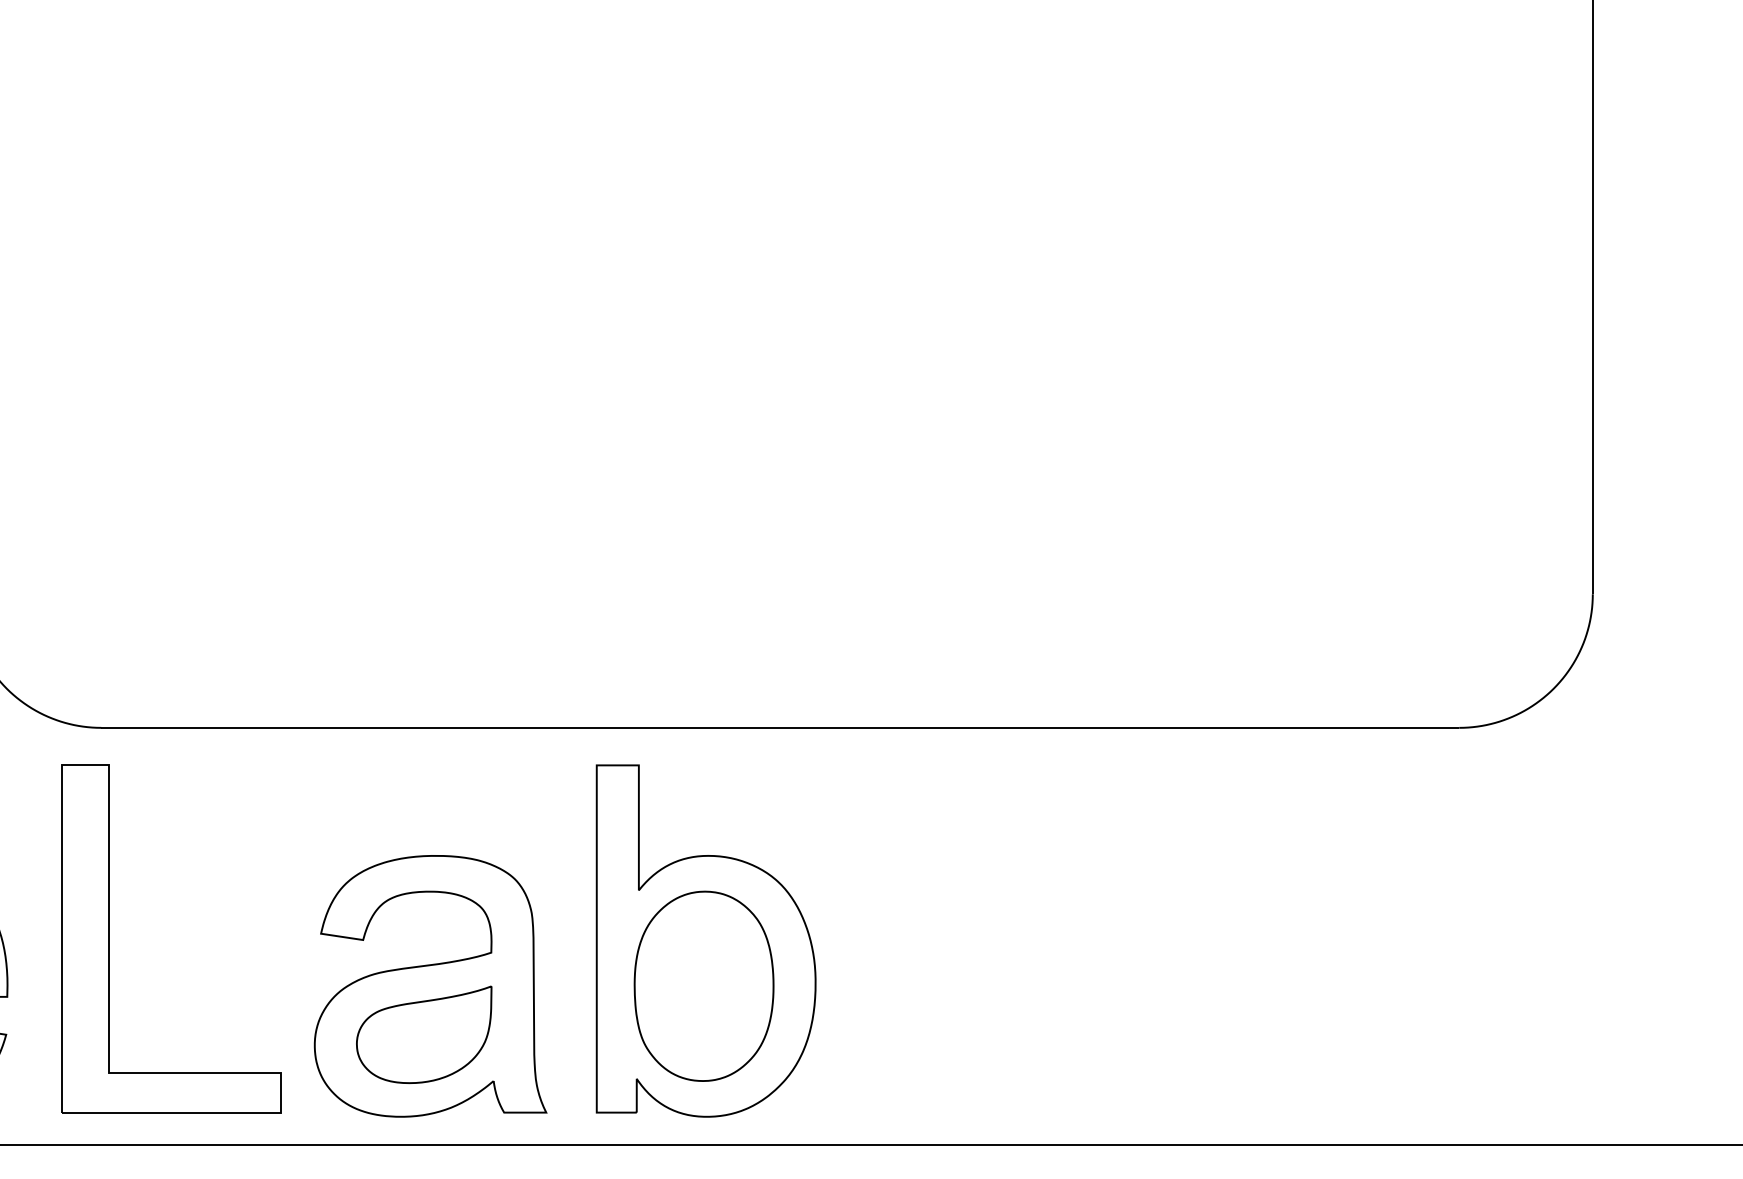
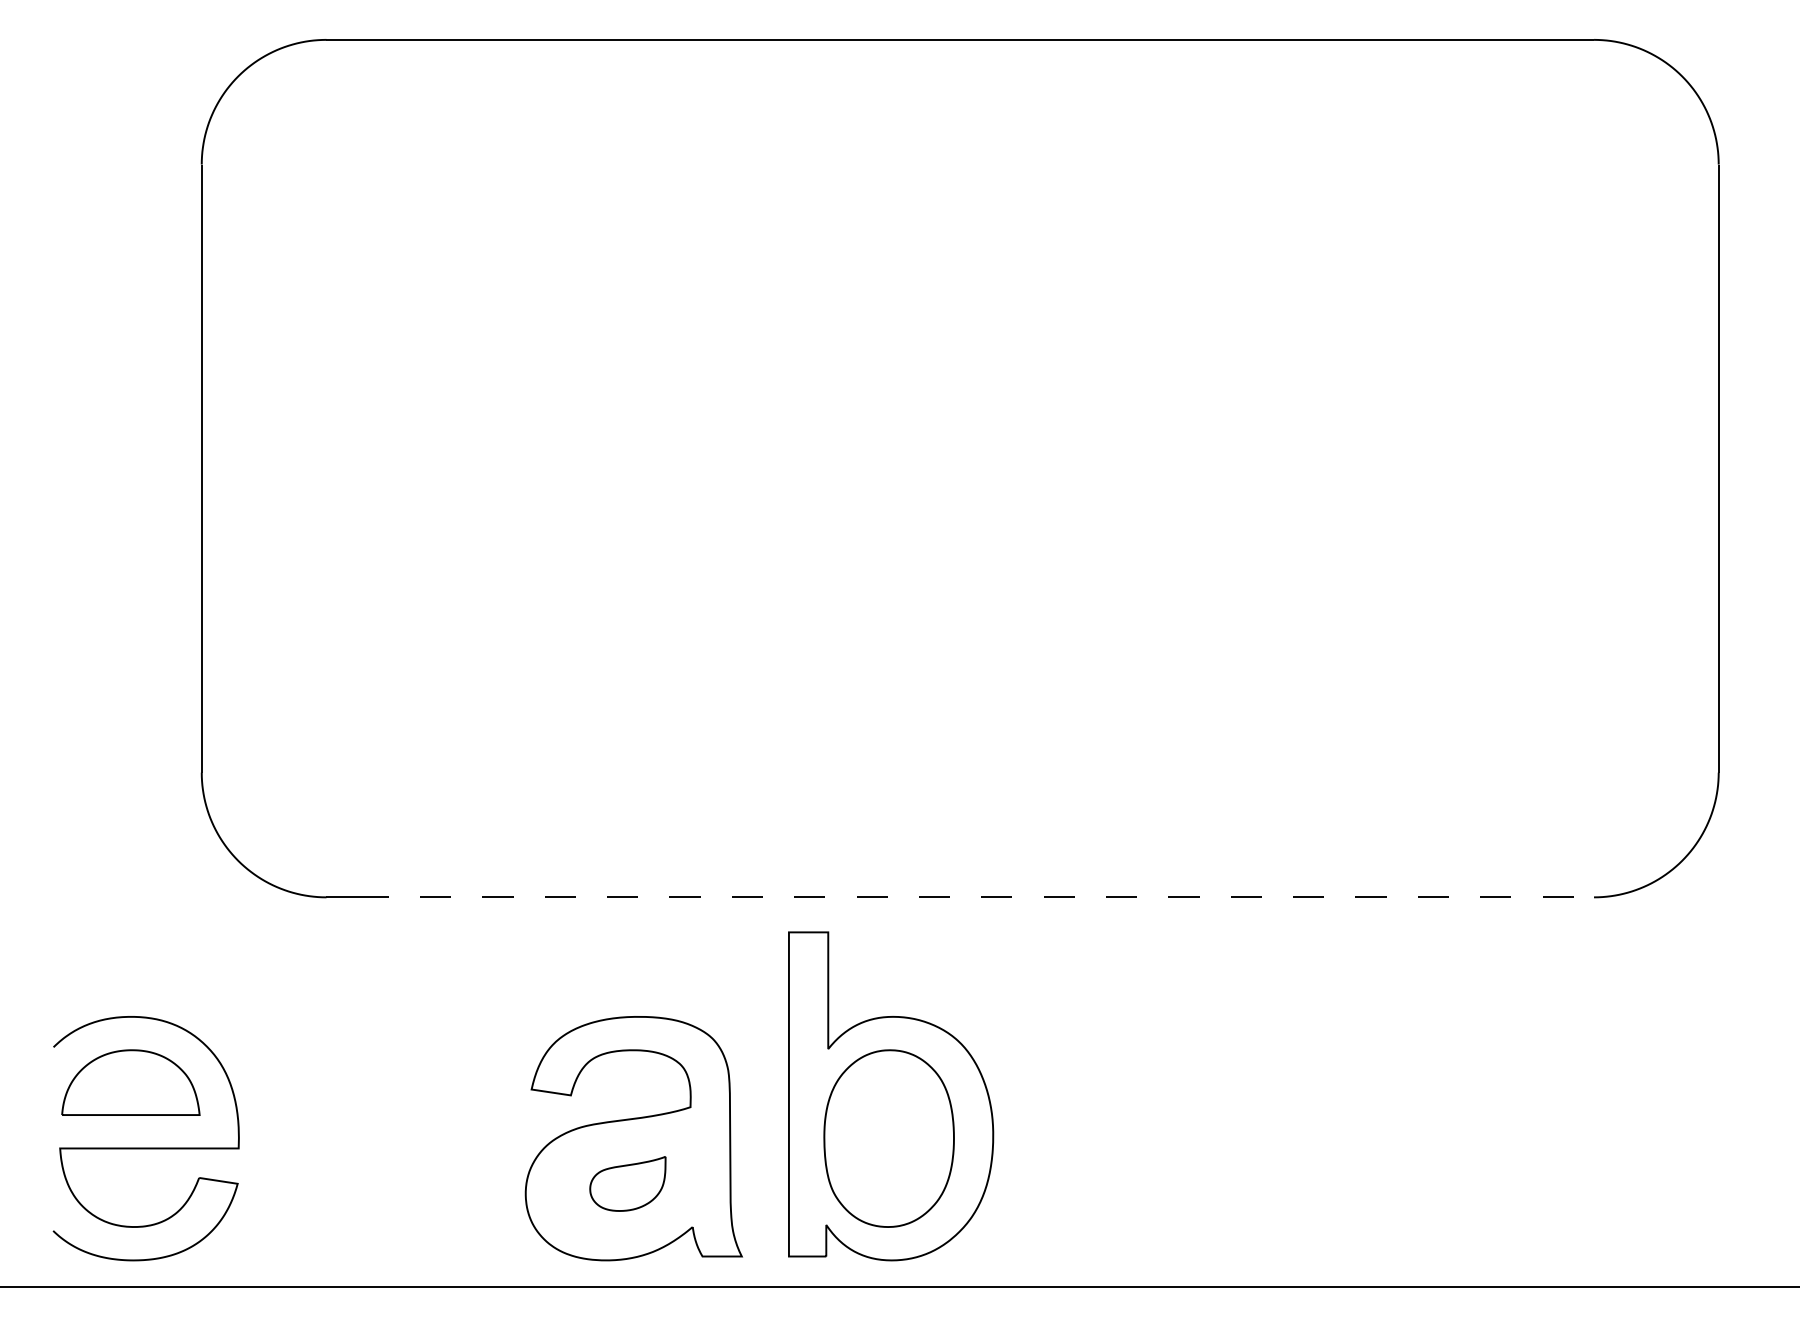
line: (797, 728) -> (976, 897), solid -> dashed
part: (108, 939) -> (333, 1094), removed
part: (423, 1034) -> (627, 1183), size x0.6

